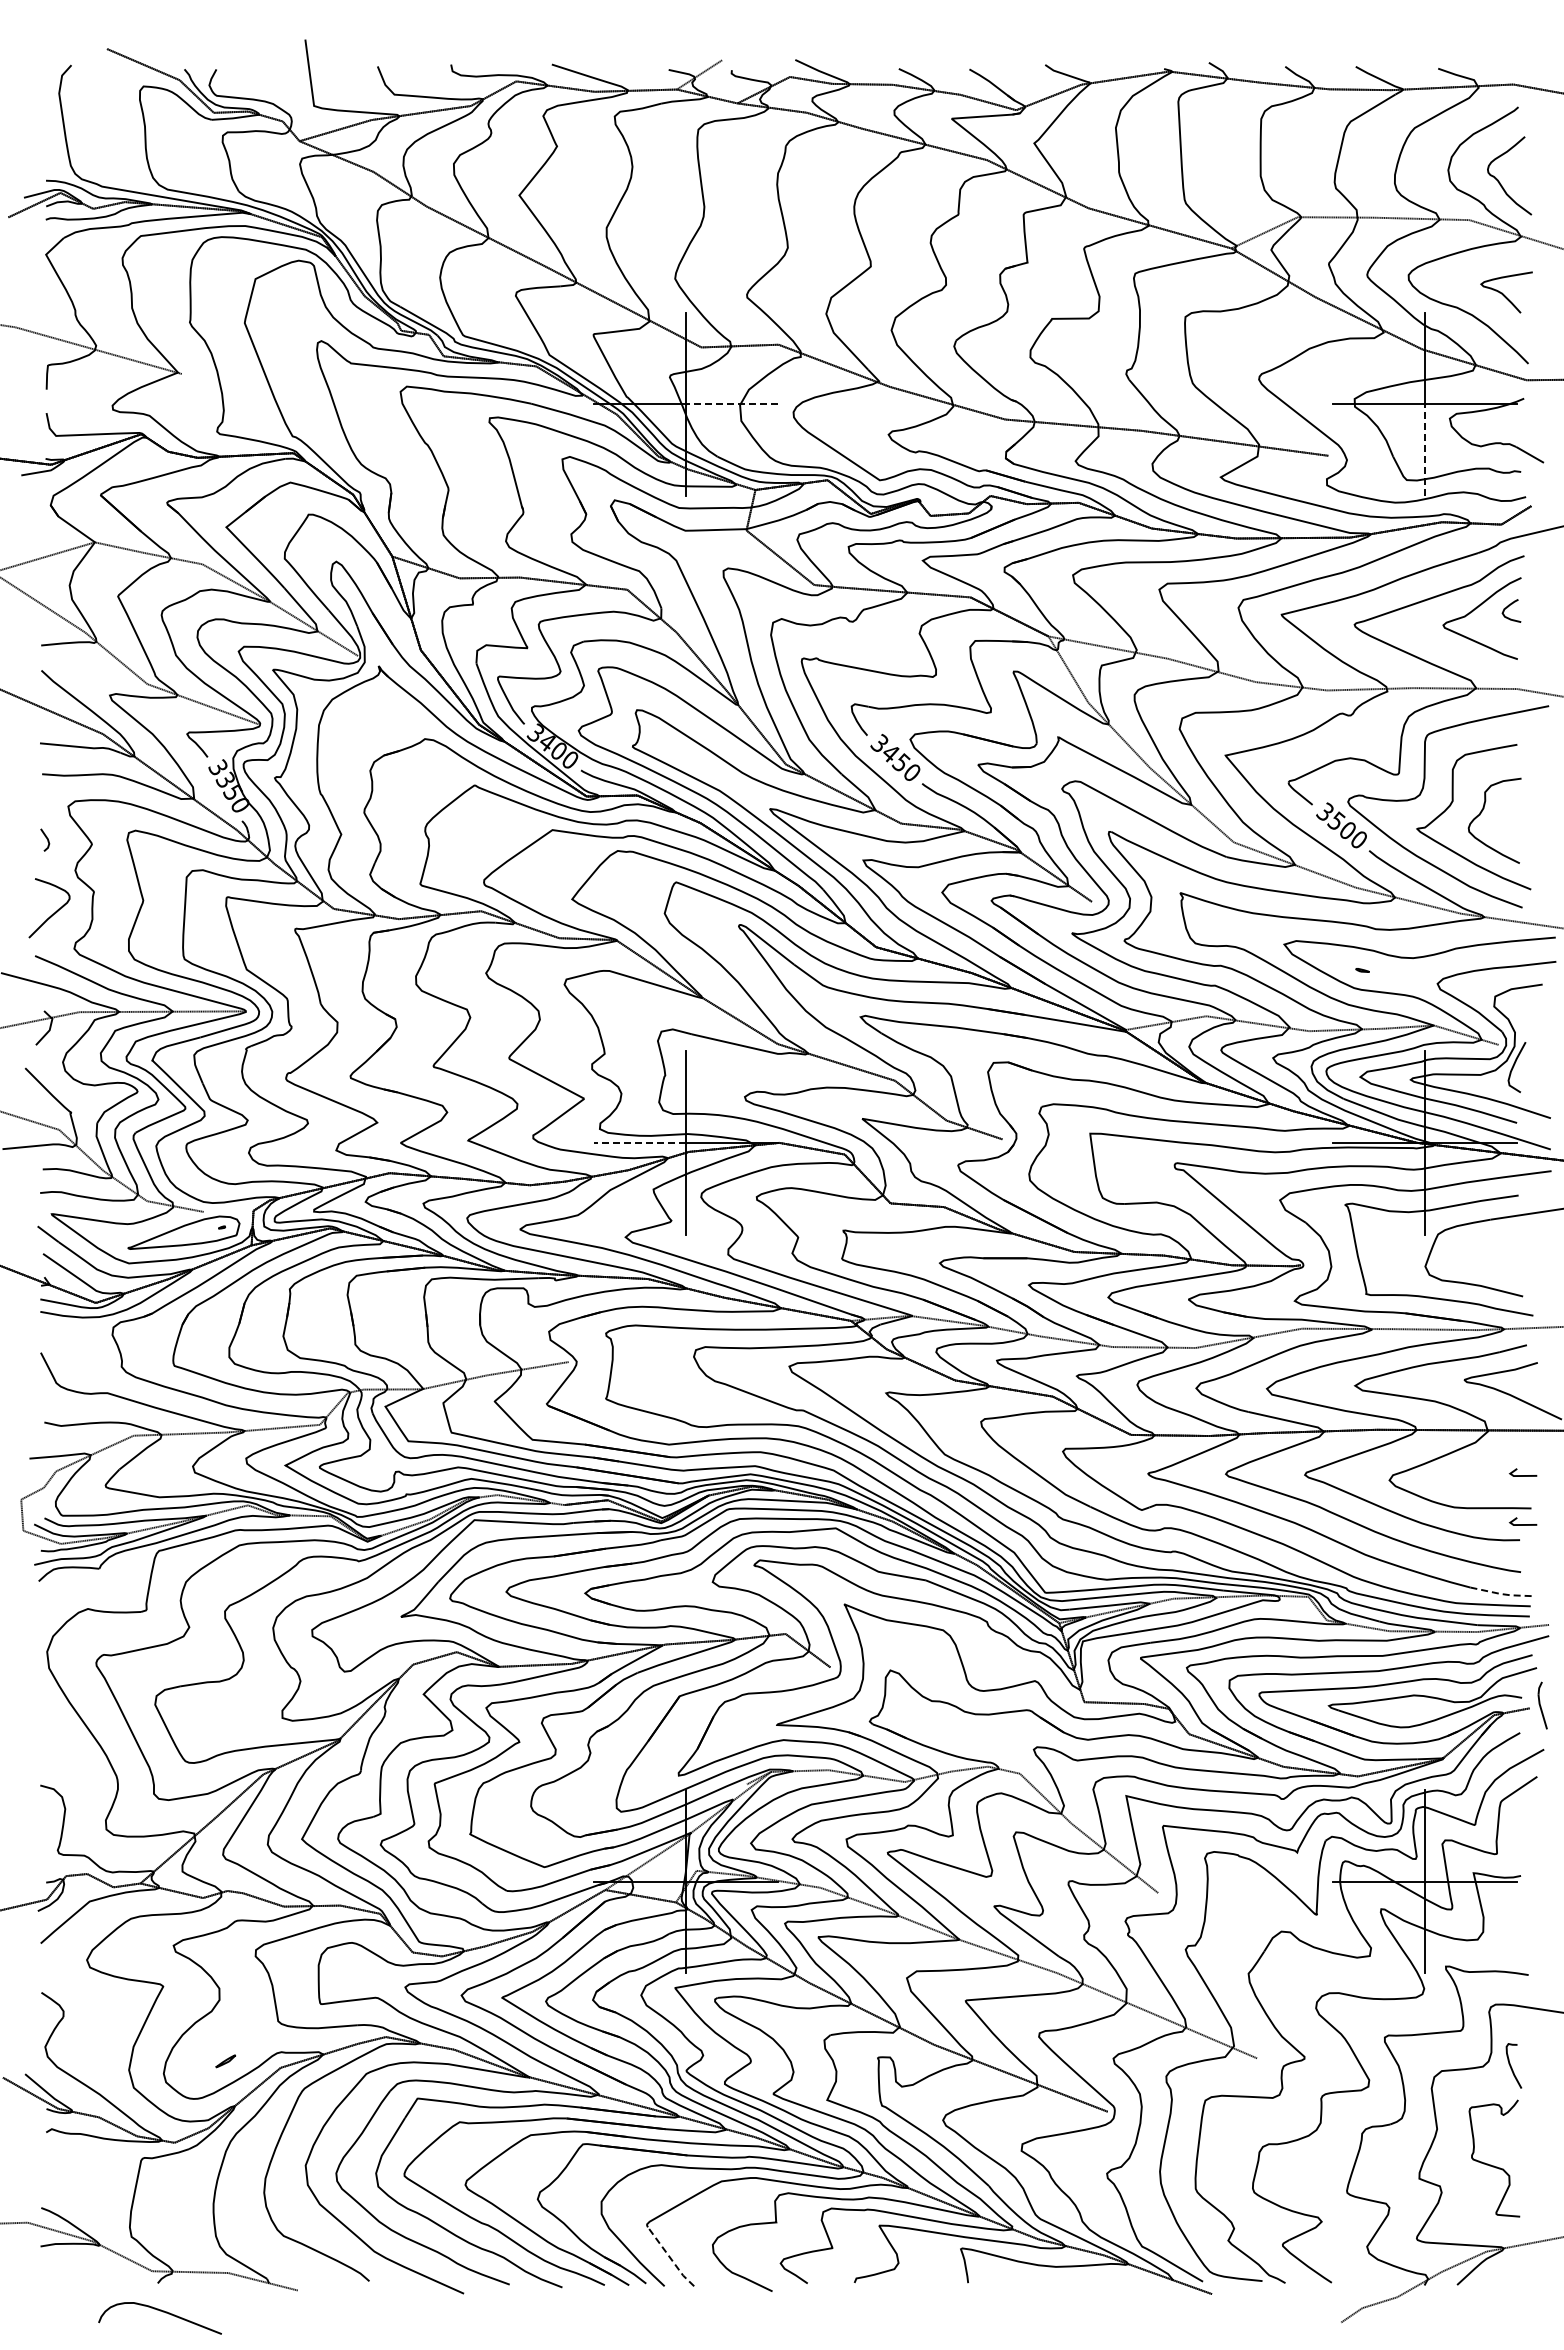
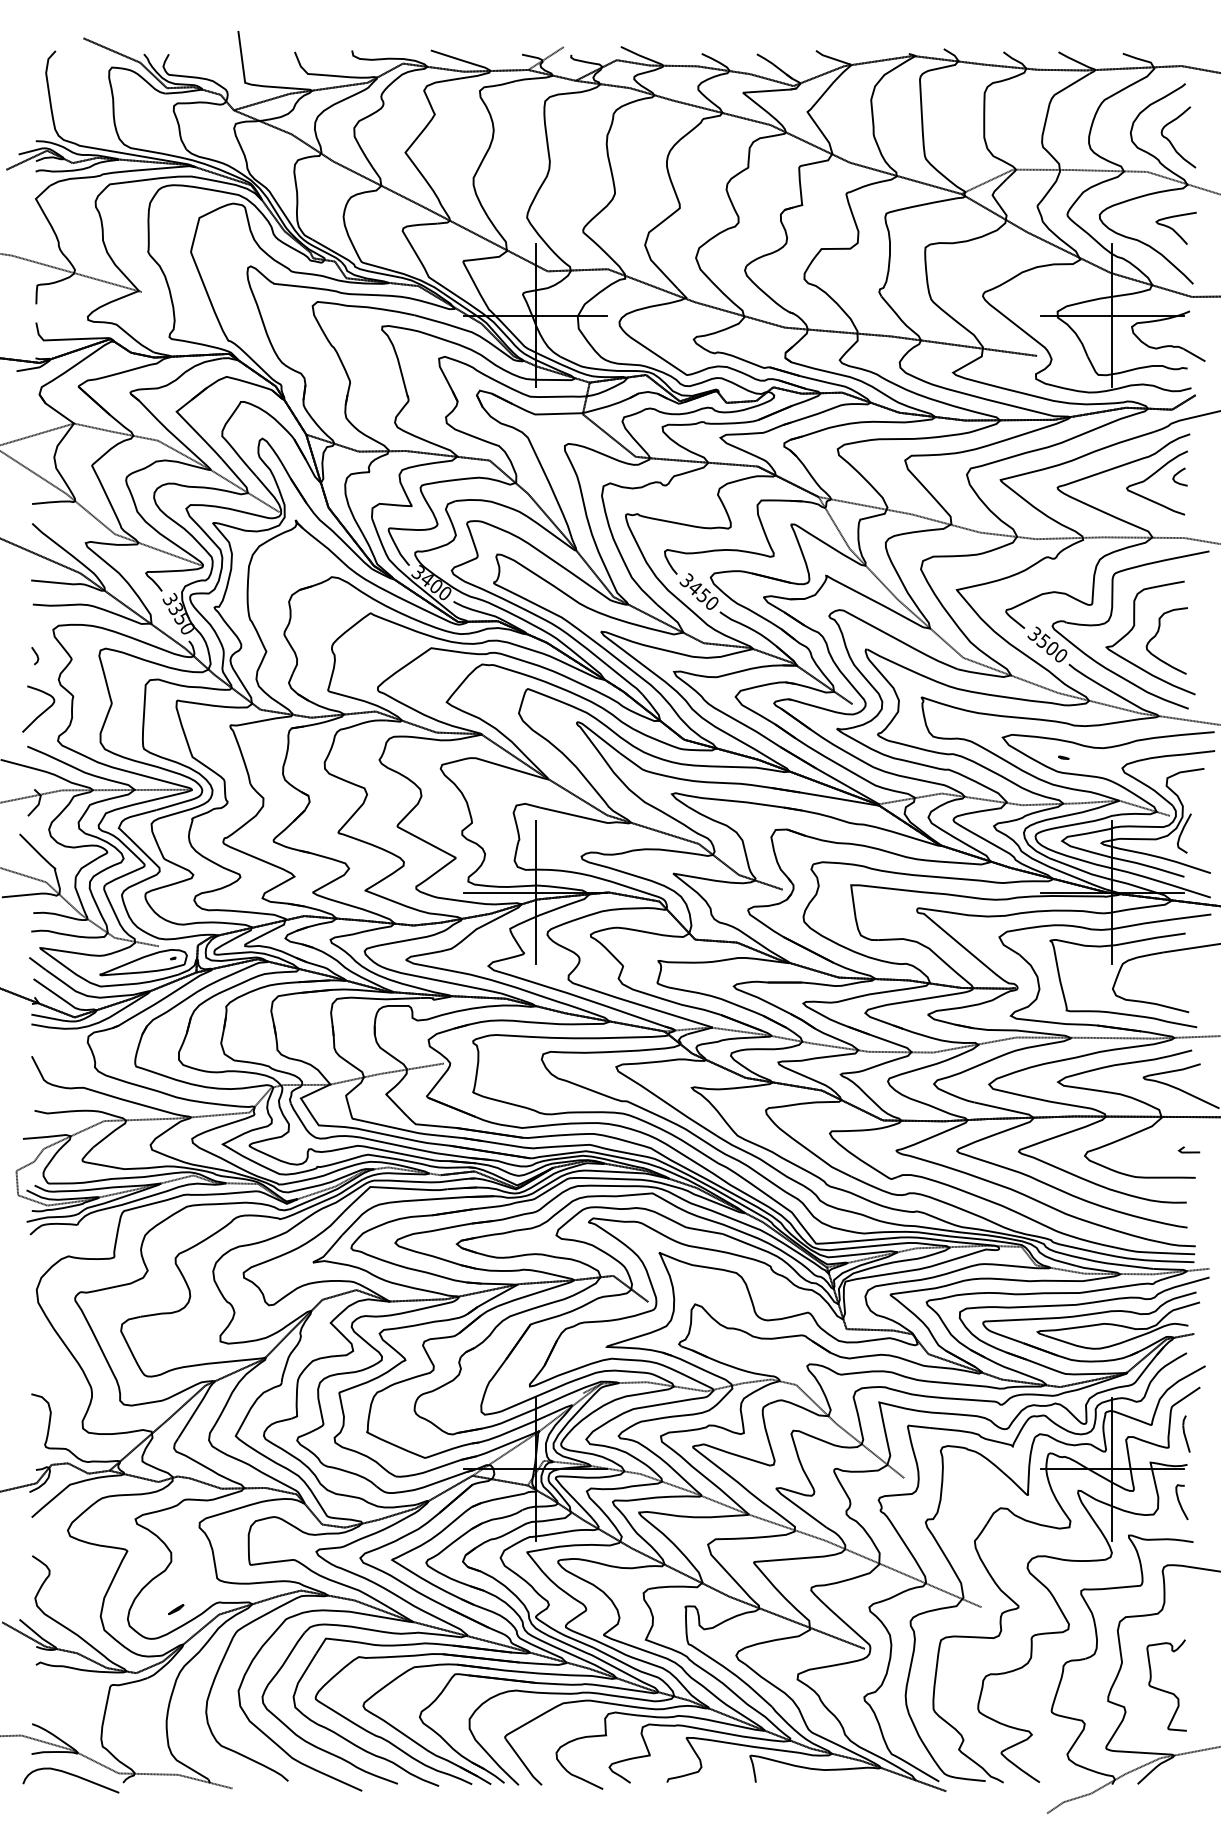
line: (732, 404) -> (571, 315), dashed -> solid
line: (1424, 450) -> (1112, 351), dashed -> solid
line: (640, 1143) -> (500, 892), dashed -> solid
line: (1522, 1524) -> (1188, 1190), removed
line: (1500, 1593) -> (1171, 1244), dashed -> solid
part: (1542, 1705) -> (1186, 1433), moved
curve: (1511, 2065) -> (1180, 1501), moved
line: (670, 2257) -> (523, 1762), dashed -> solid
curve: (162, 2312) -> (72, 1775), moved

